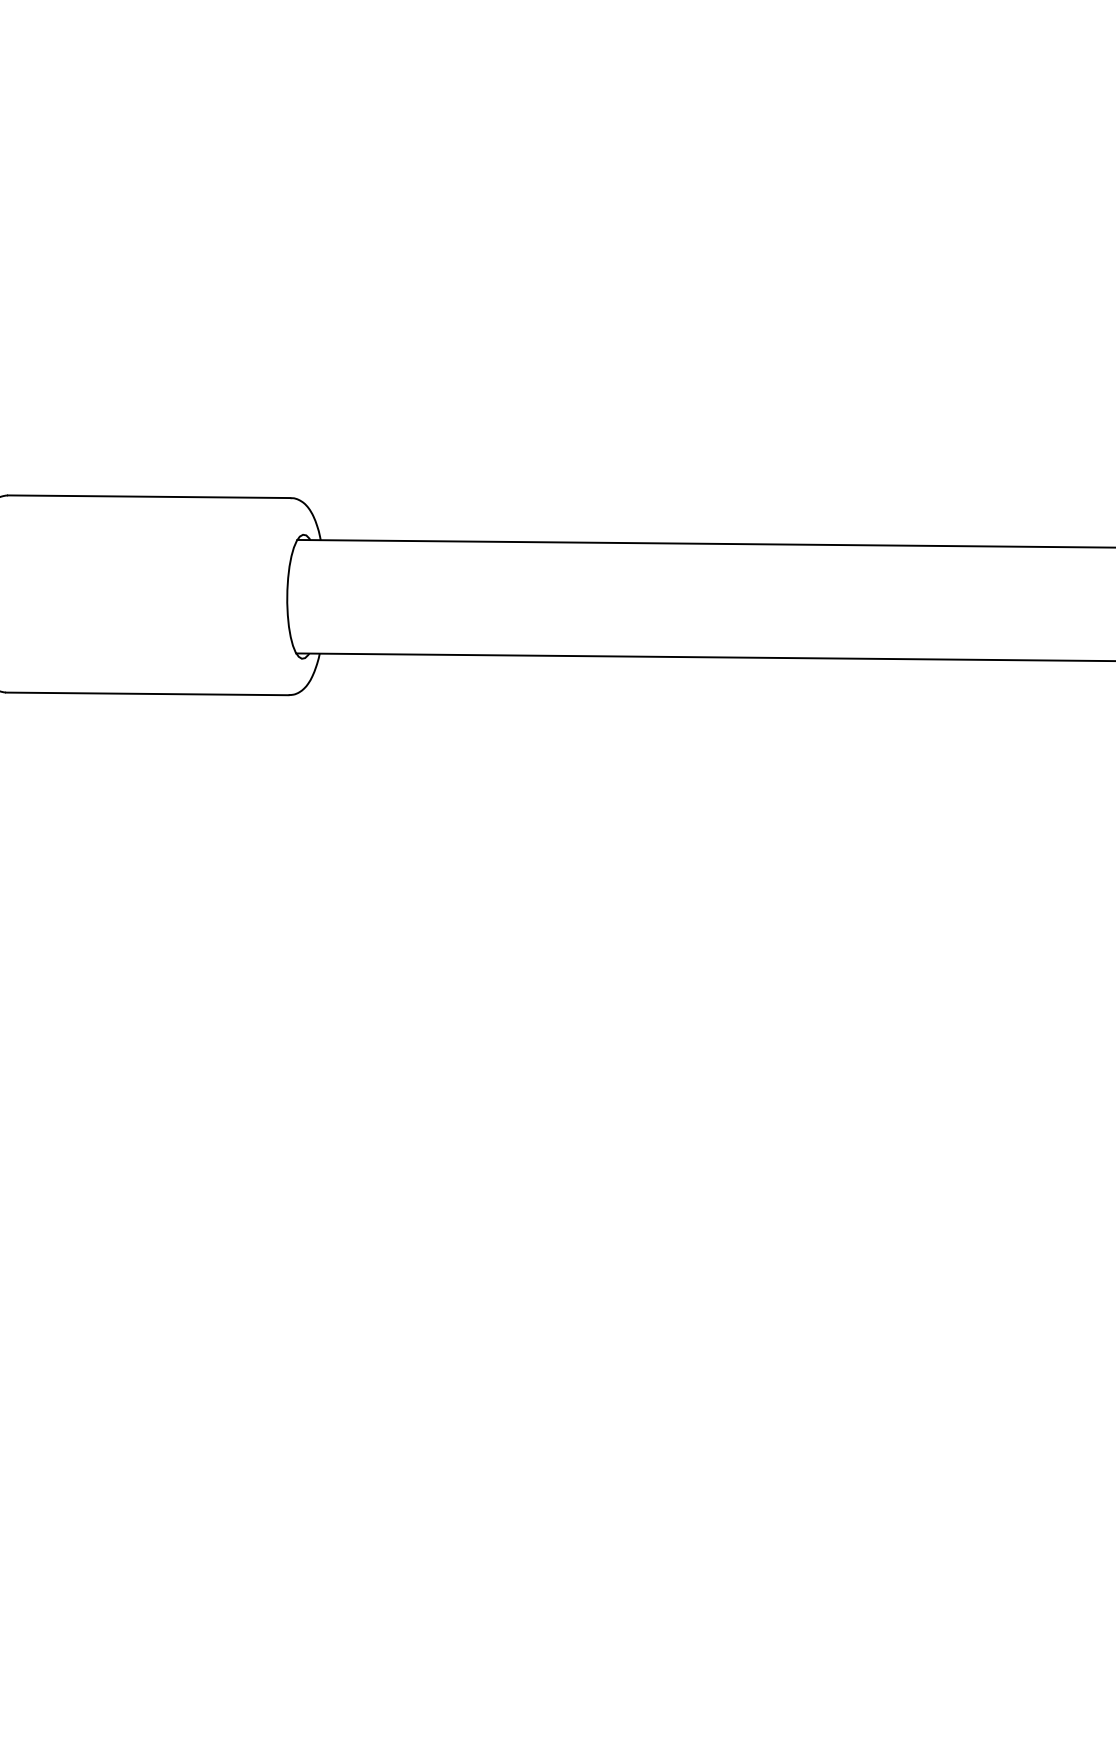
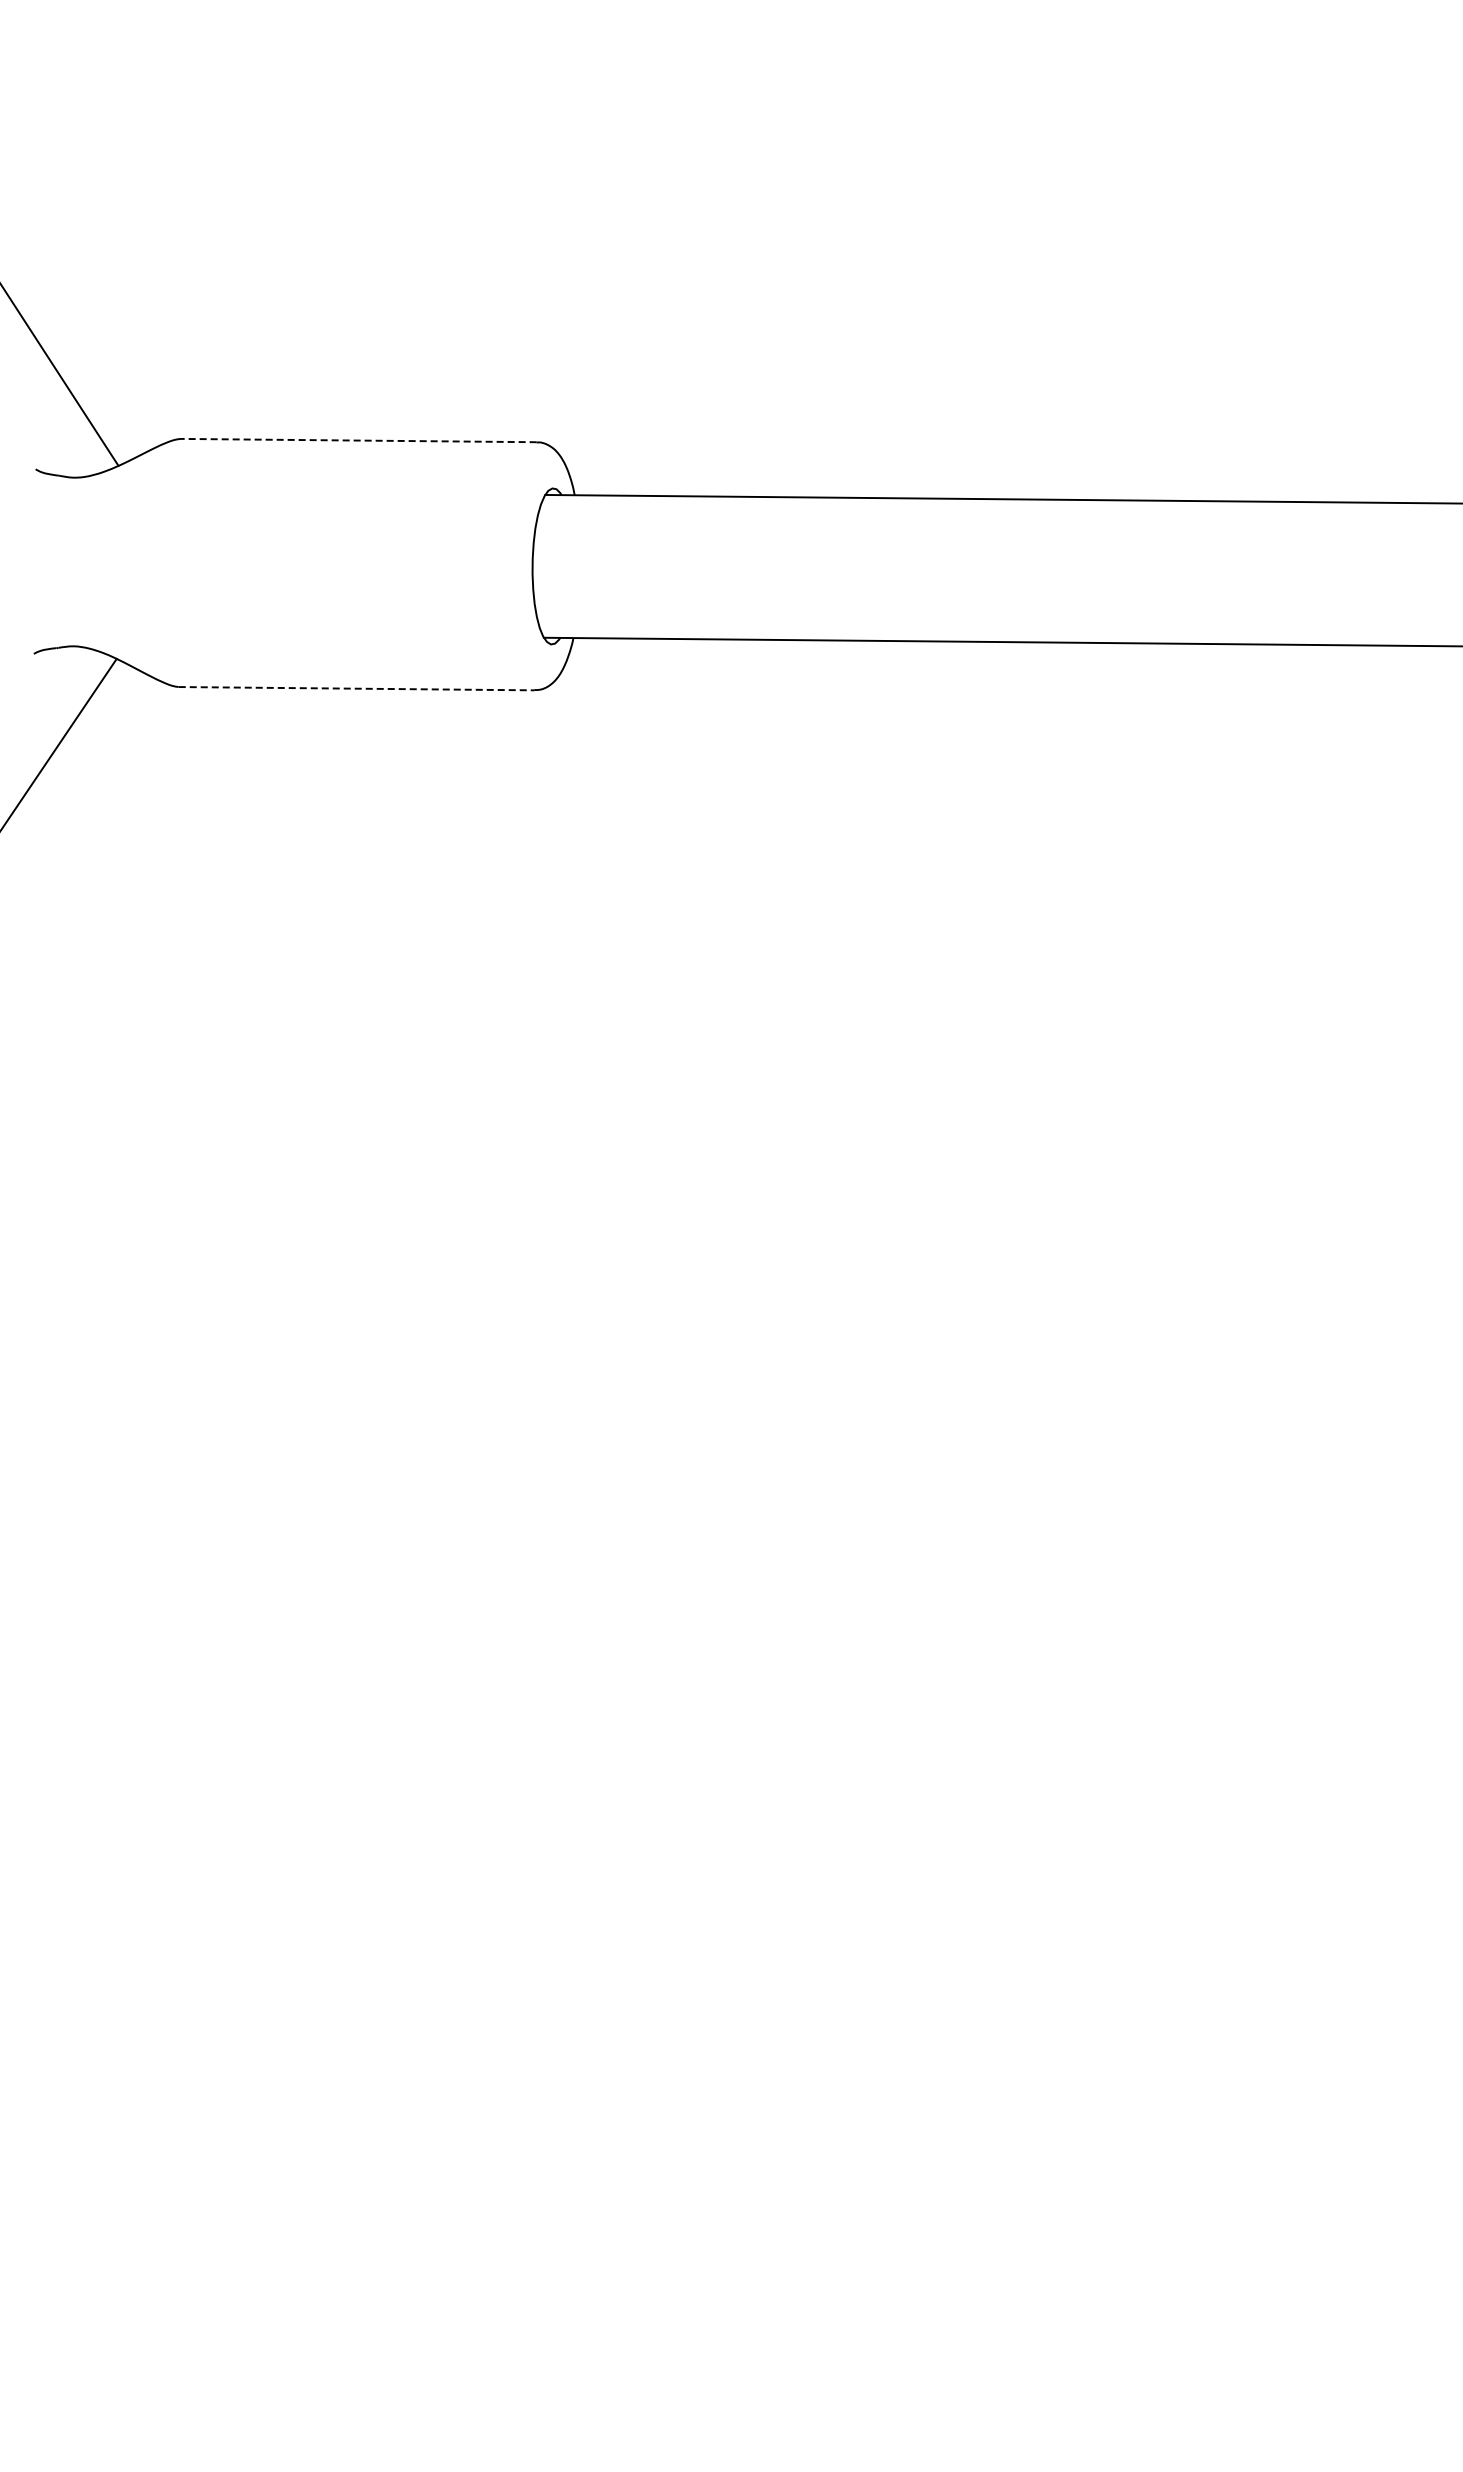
line: (148, 496) -> (358, 440), solid -> dashed
line: (147, 693) -> (356, 688), solid -> dashed

